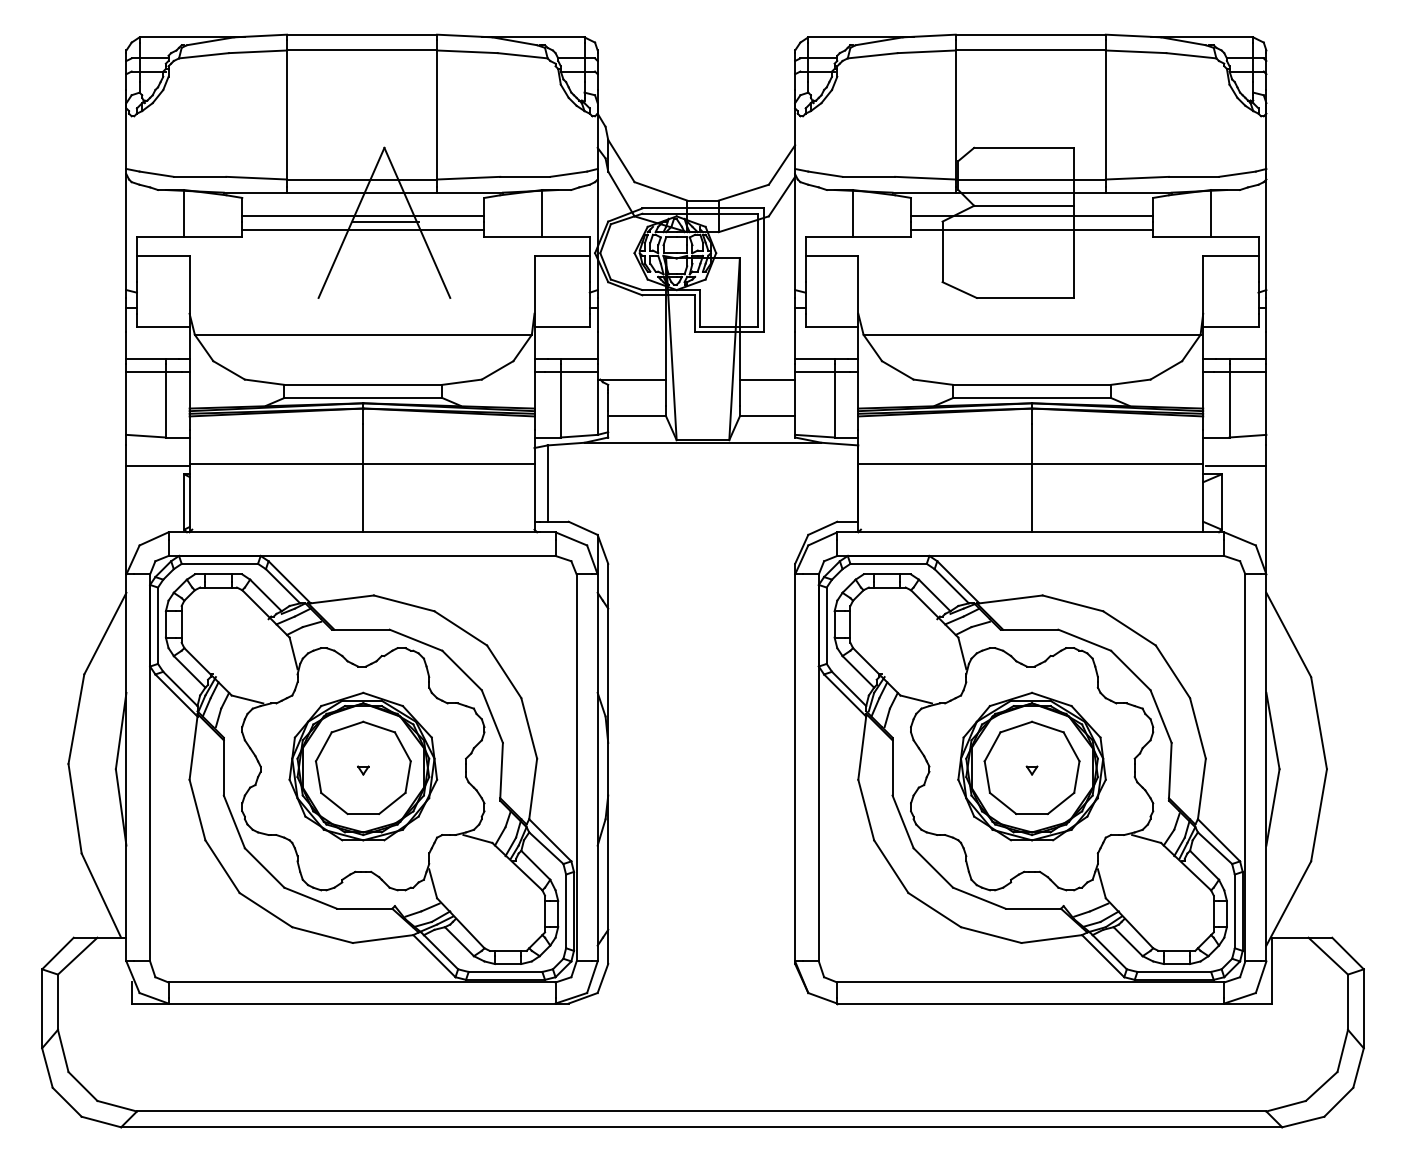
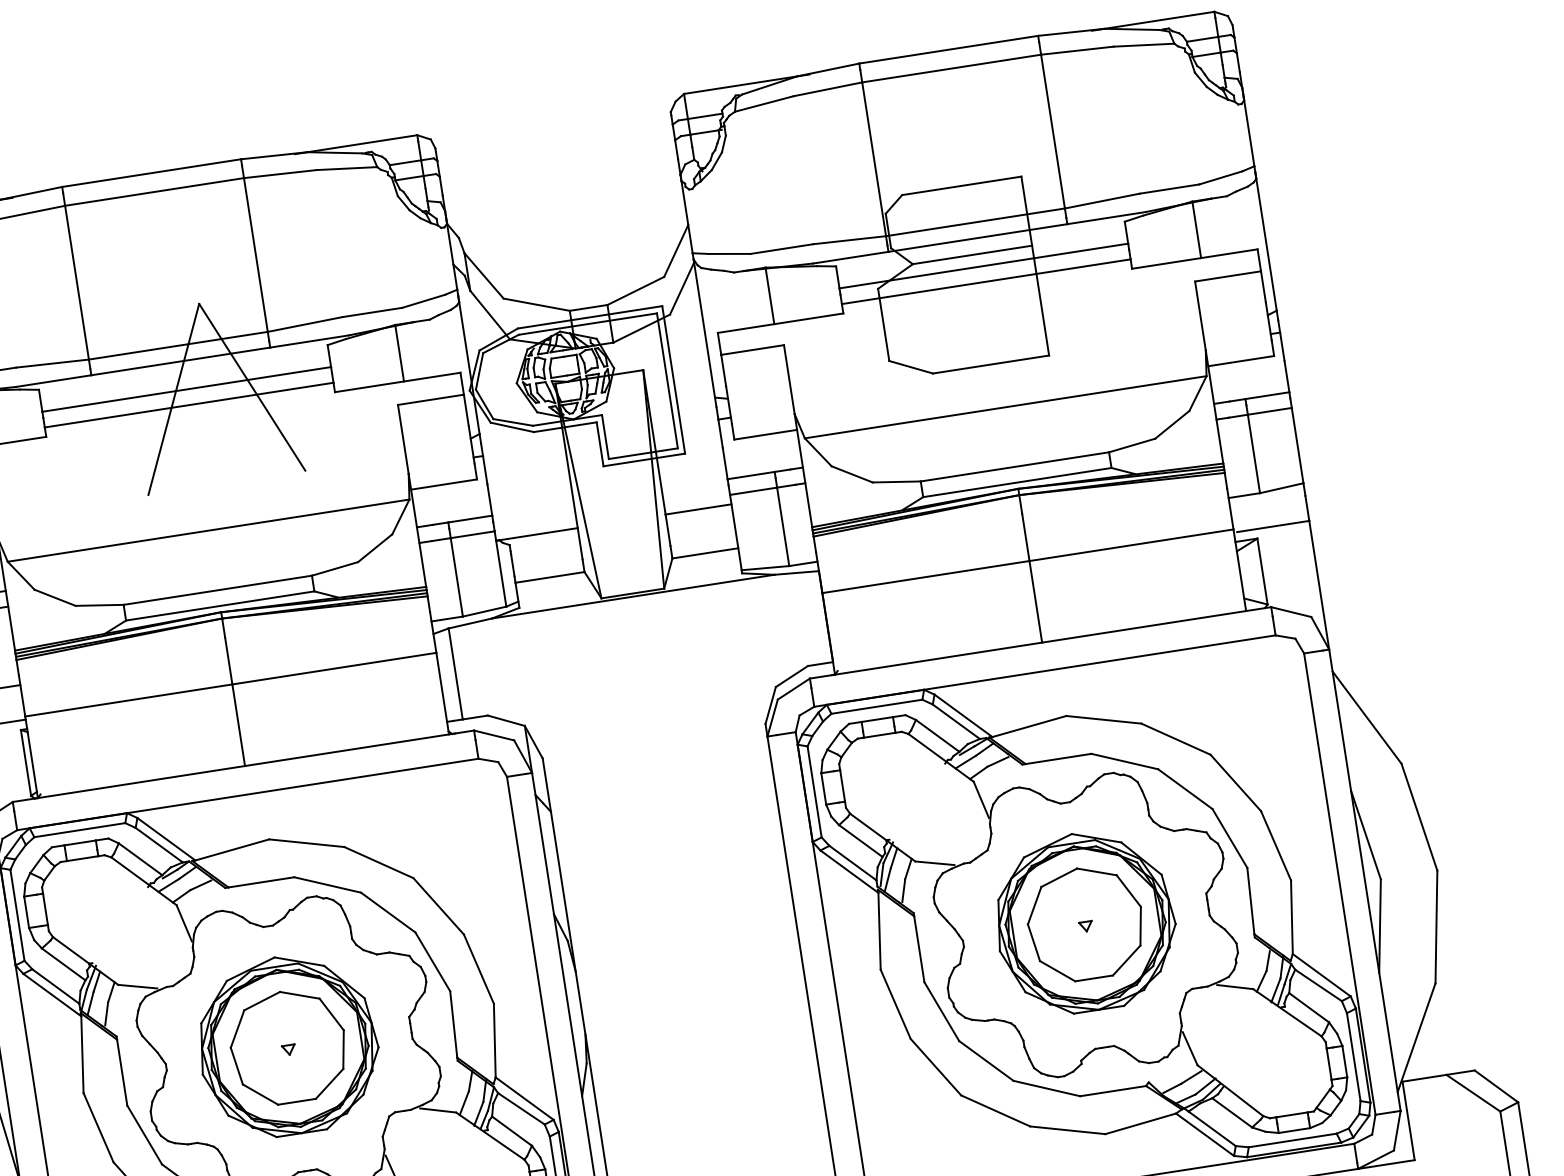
line: (385, 221) -> (214, 391), removed

